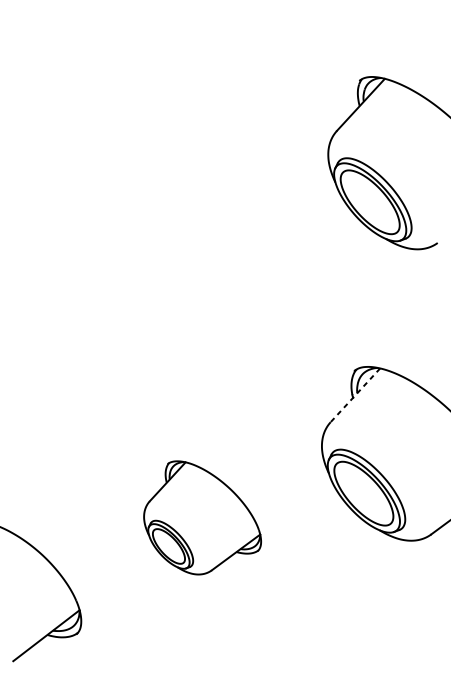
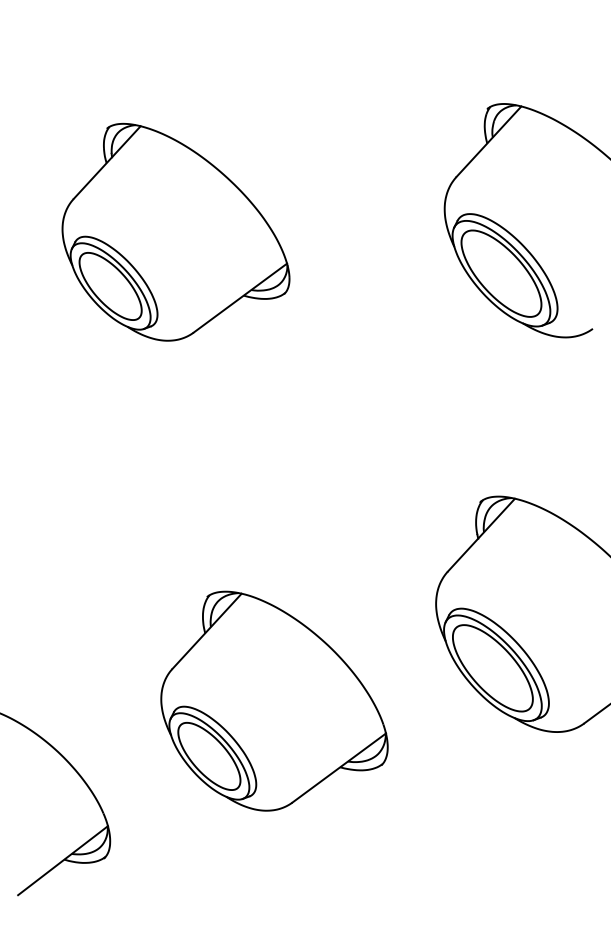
part: (129, 171) -> (175, 231), added
line: (355, 395) -> (481, 535), dashed -> solid
part: (202, 517) -> (274, 700), size x1.43

